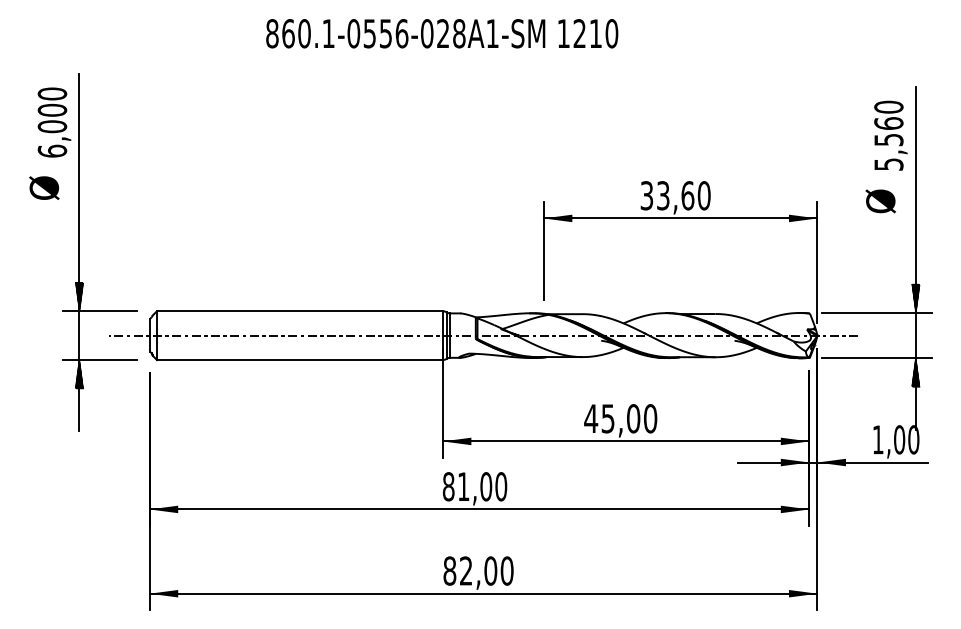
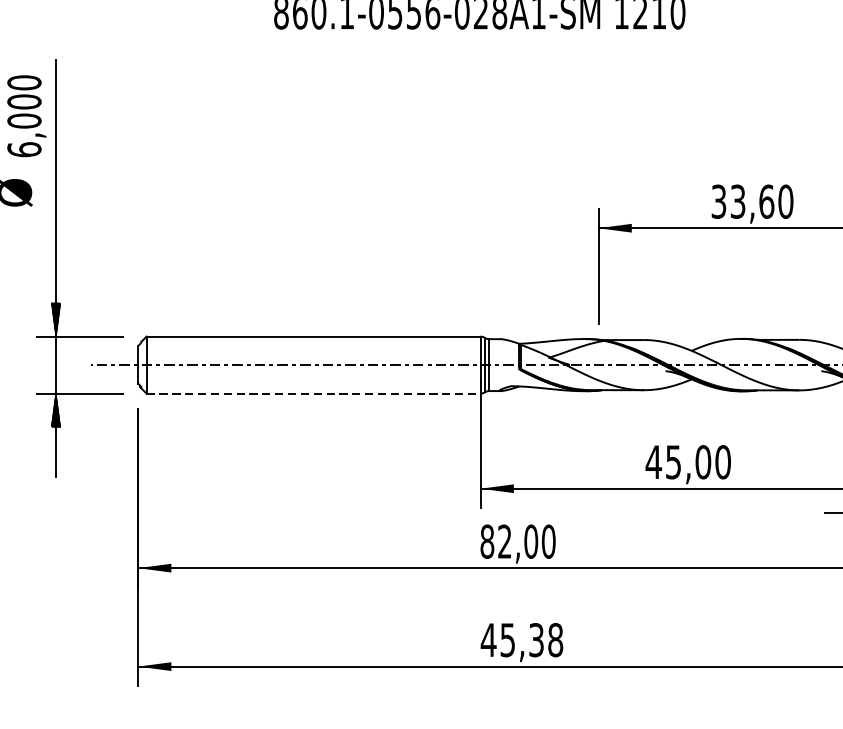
line: (299, 360) -> (313, 394), solid -> dashed
text: (463, 486) -> (504, 541), 81,00 -> 82,00
text: (478, 570) -> (522, 639), 82,00 -> 45,38

